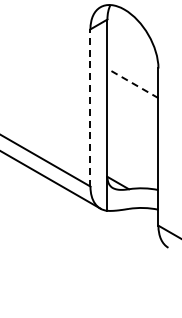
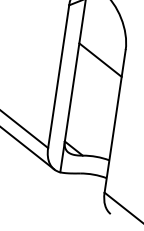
line: (132, 83) -> (100, 60), dashed -> solid
line: (90, 107) -> (58, 76), dashed -> solid

